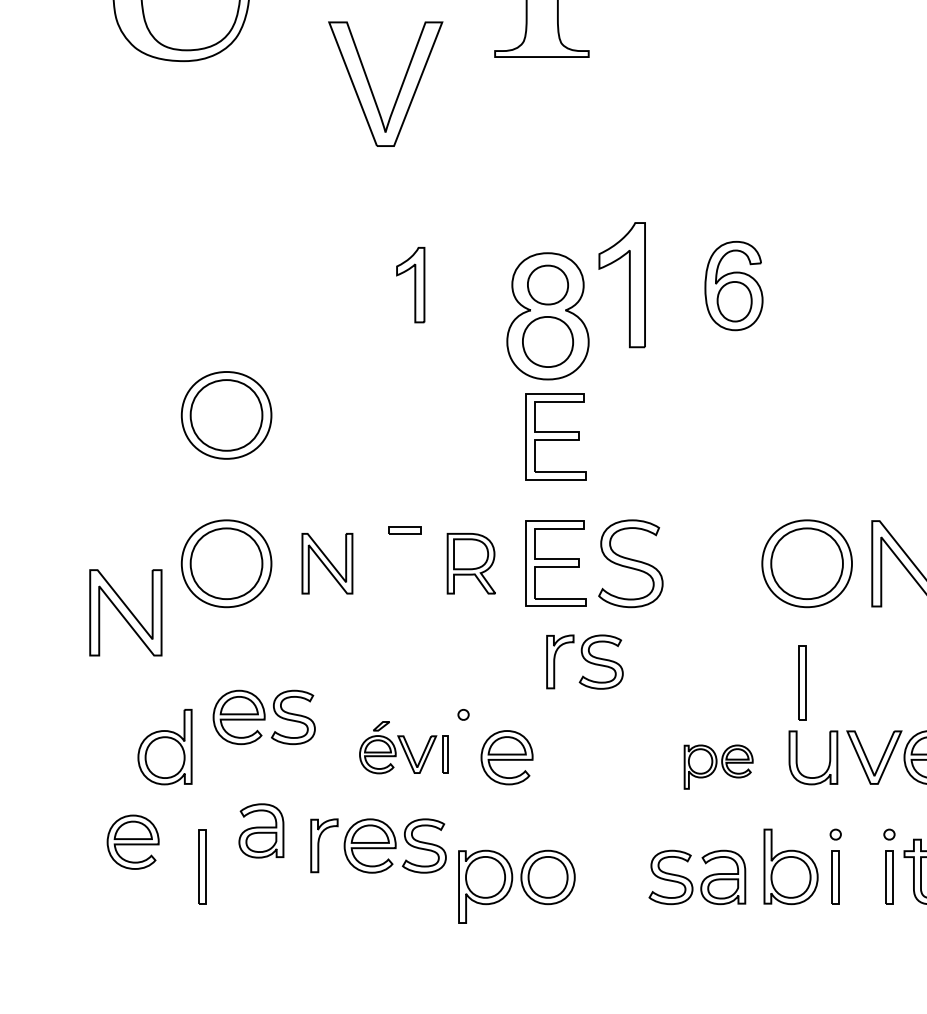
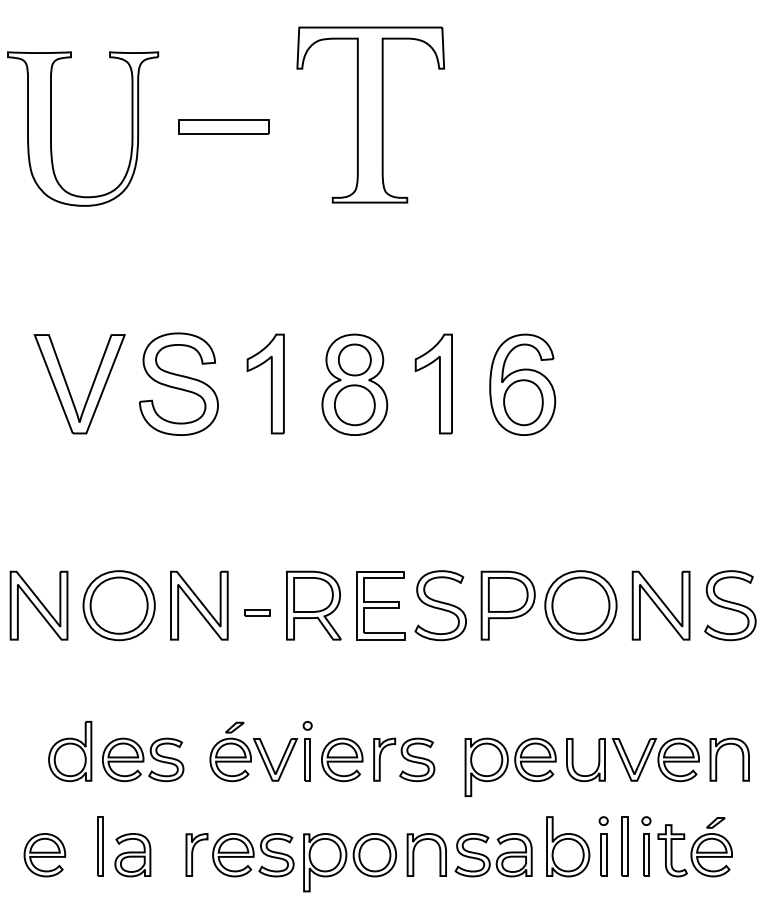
part: (371, 87) -> (68, 386), moved
part: (301, 284) -> (178, 383), added
part: (410, 284) -> (265, 383), size x1.67
part: (733, 285) -> (522, 384), size x1.43
part: (547, 315) -> (354, 384), moved
part: (225, 415) -> (118, 487), removed
part: (555, 436) -> (380, 504), removed
part: (405, 529) -> (257, 612), moved
part: (327, 563) -> (199, 605), size x1.43
part: (470, 563) -> (313, 605), size x1.43
part: (714, 563) -> (507, 605), added
part: (125, 612) -> (38, 605), moved
part: (585, 661) -> (404, 759), moved
part: (801, 682) -> (624, 846), moved
part: (264, 716) -> (143, 759), moved
part: (403, 747) -> (259, 751), size x1.43
part: (718, 767) -> (510, 767), size x1.67
part: (260, 831) -> (132, 855), moved
part: (132, 842) -> (44, 855), moved
part: (377, 846) -> (239, 855), moved
part: (597, 876) -> (414, 854), added

